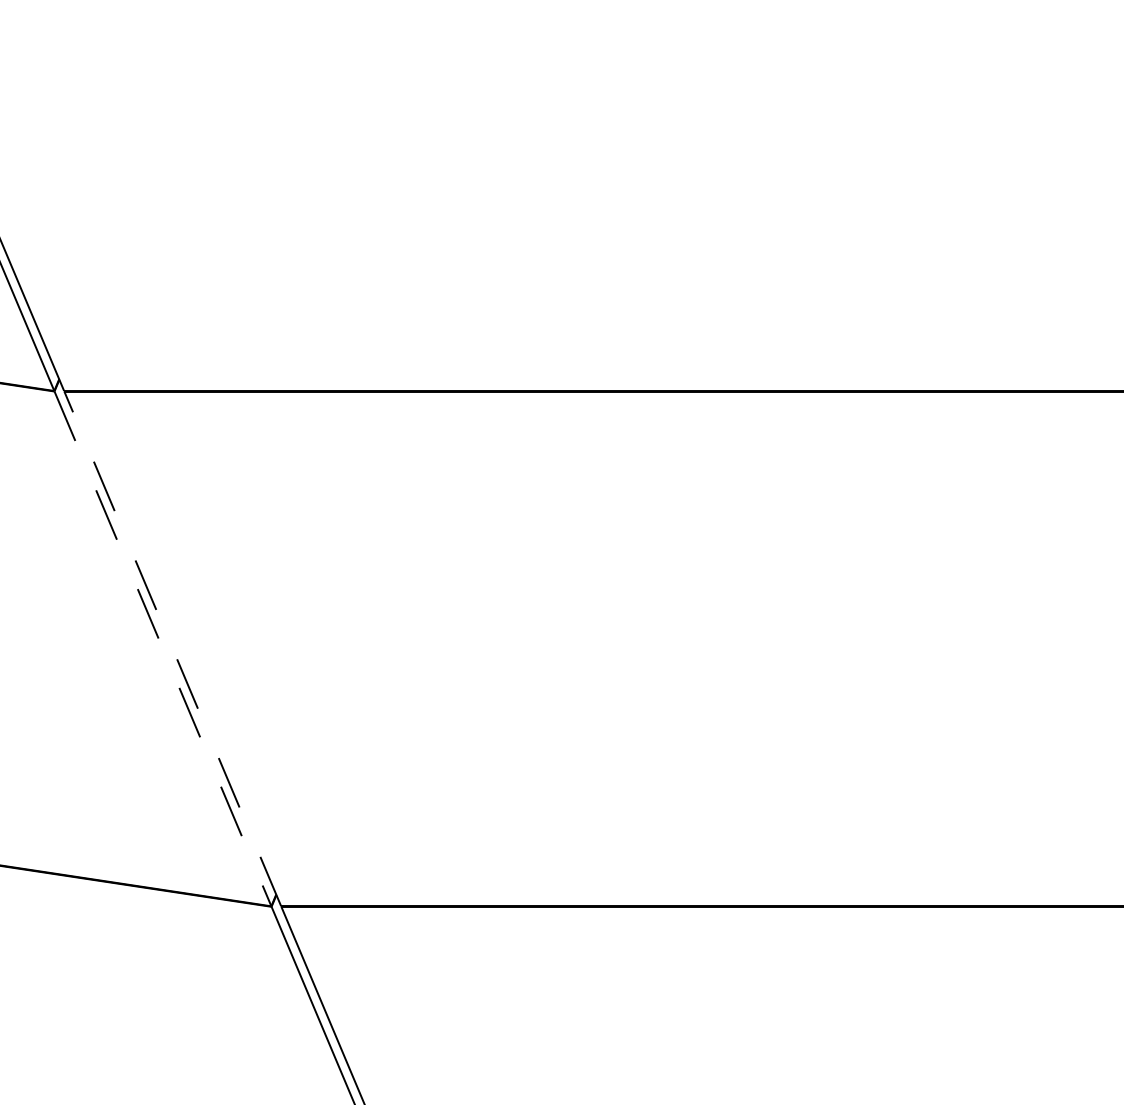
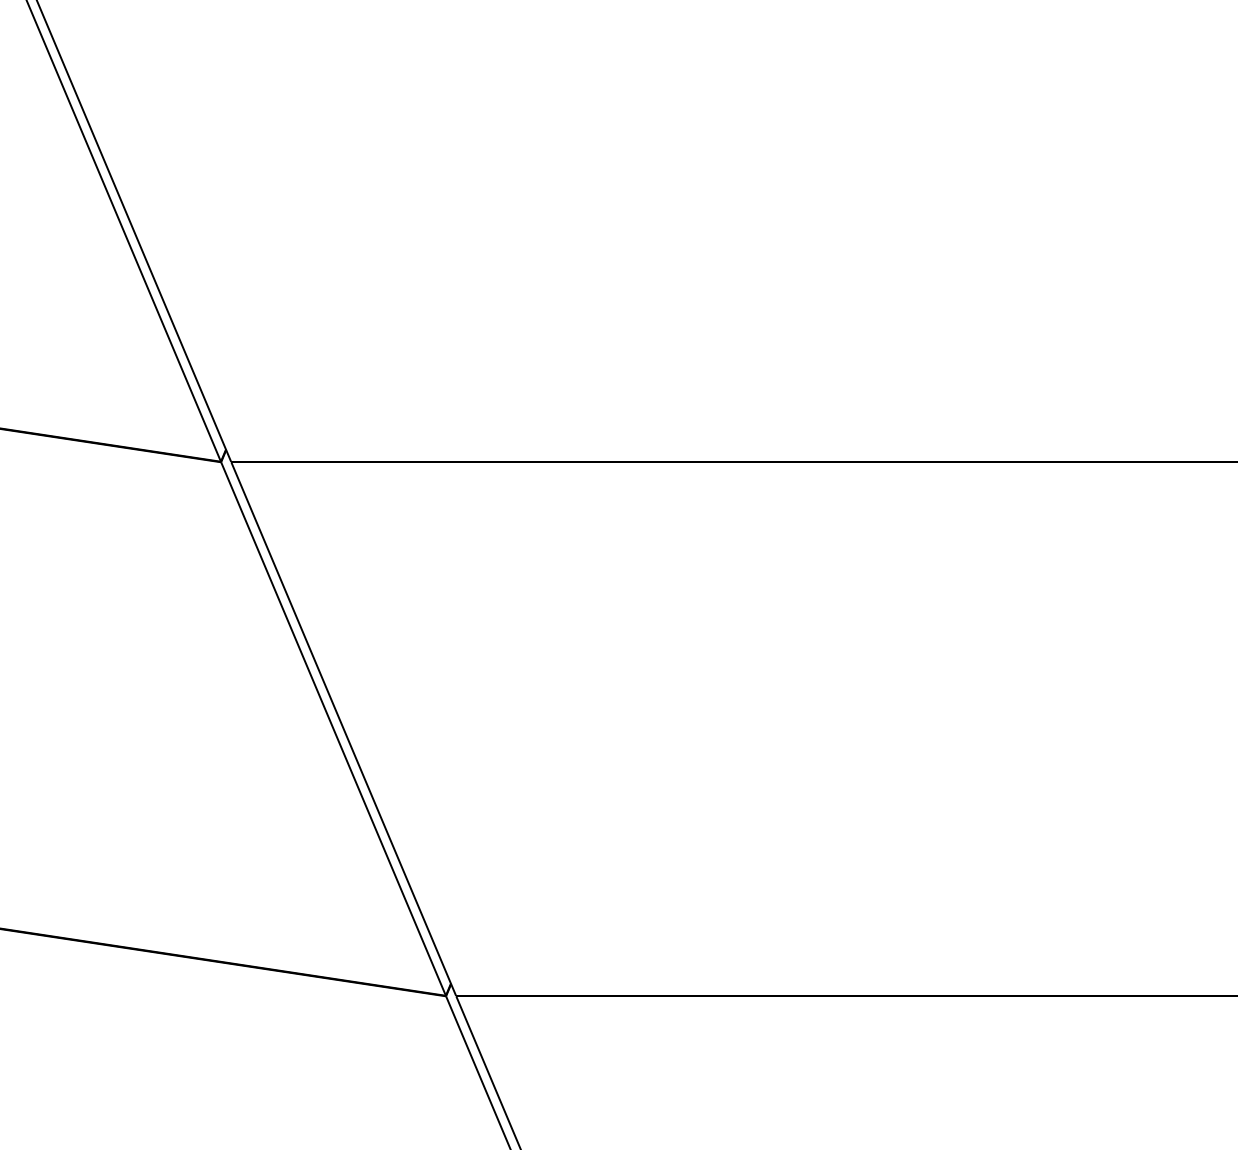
line: (172, 648) -> (343, 728), dashed -> solid
line: (162, 649) -> (333, 729), dashed -> solid

